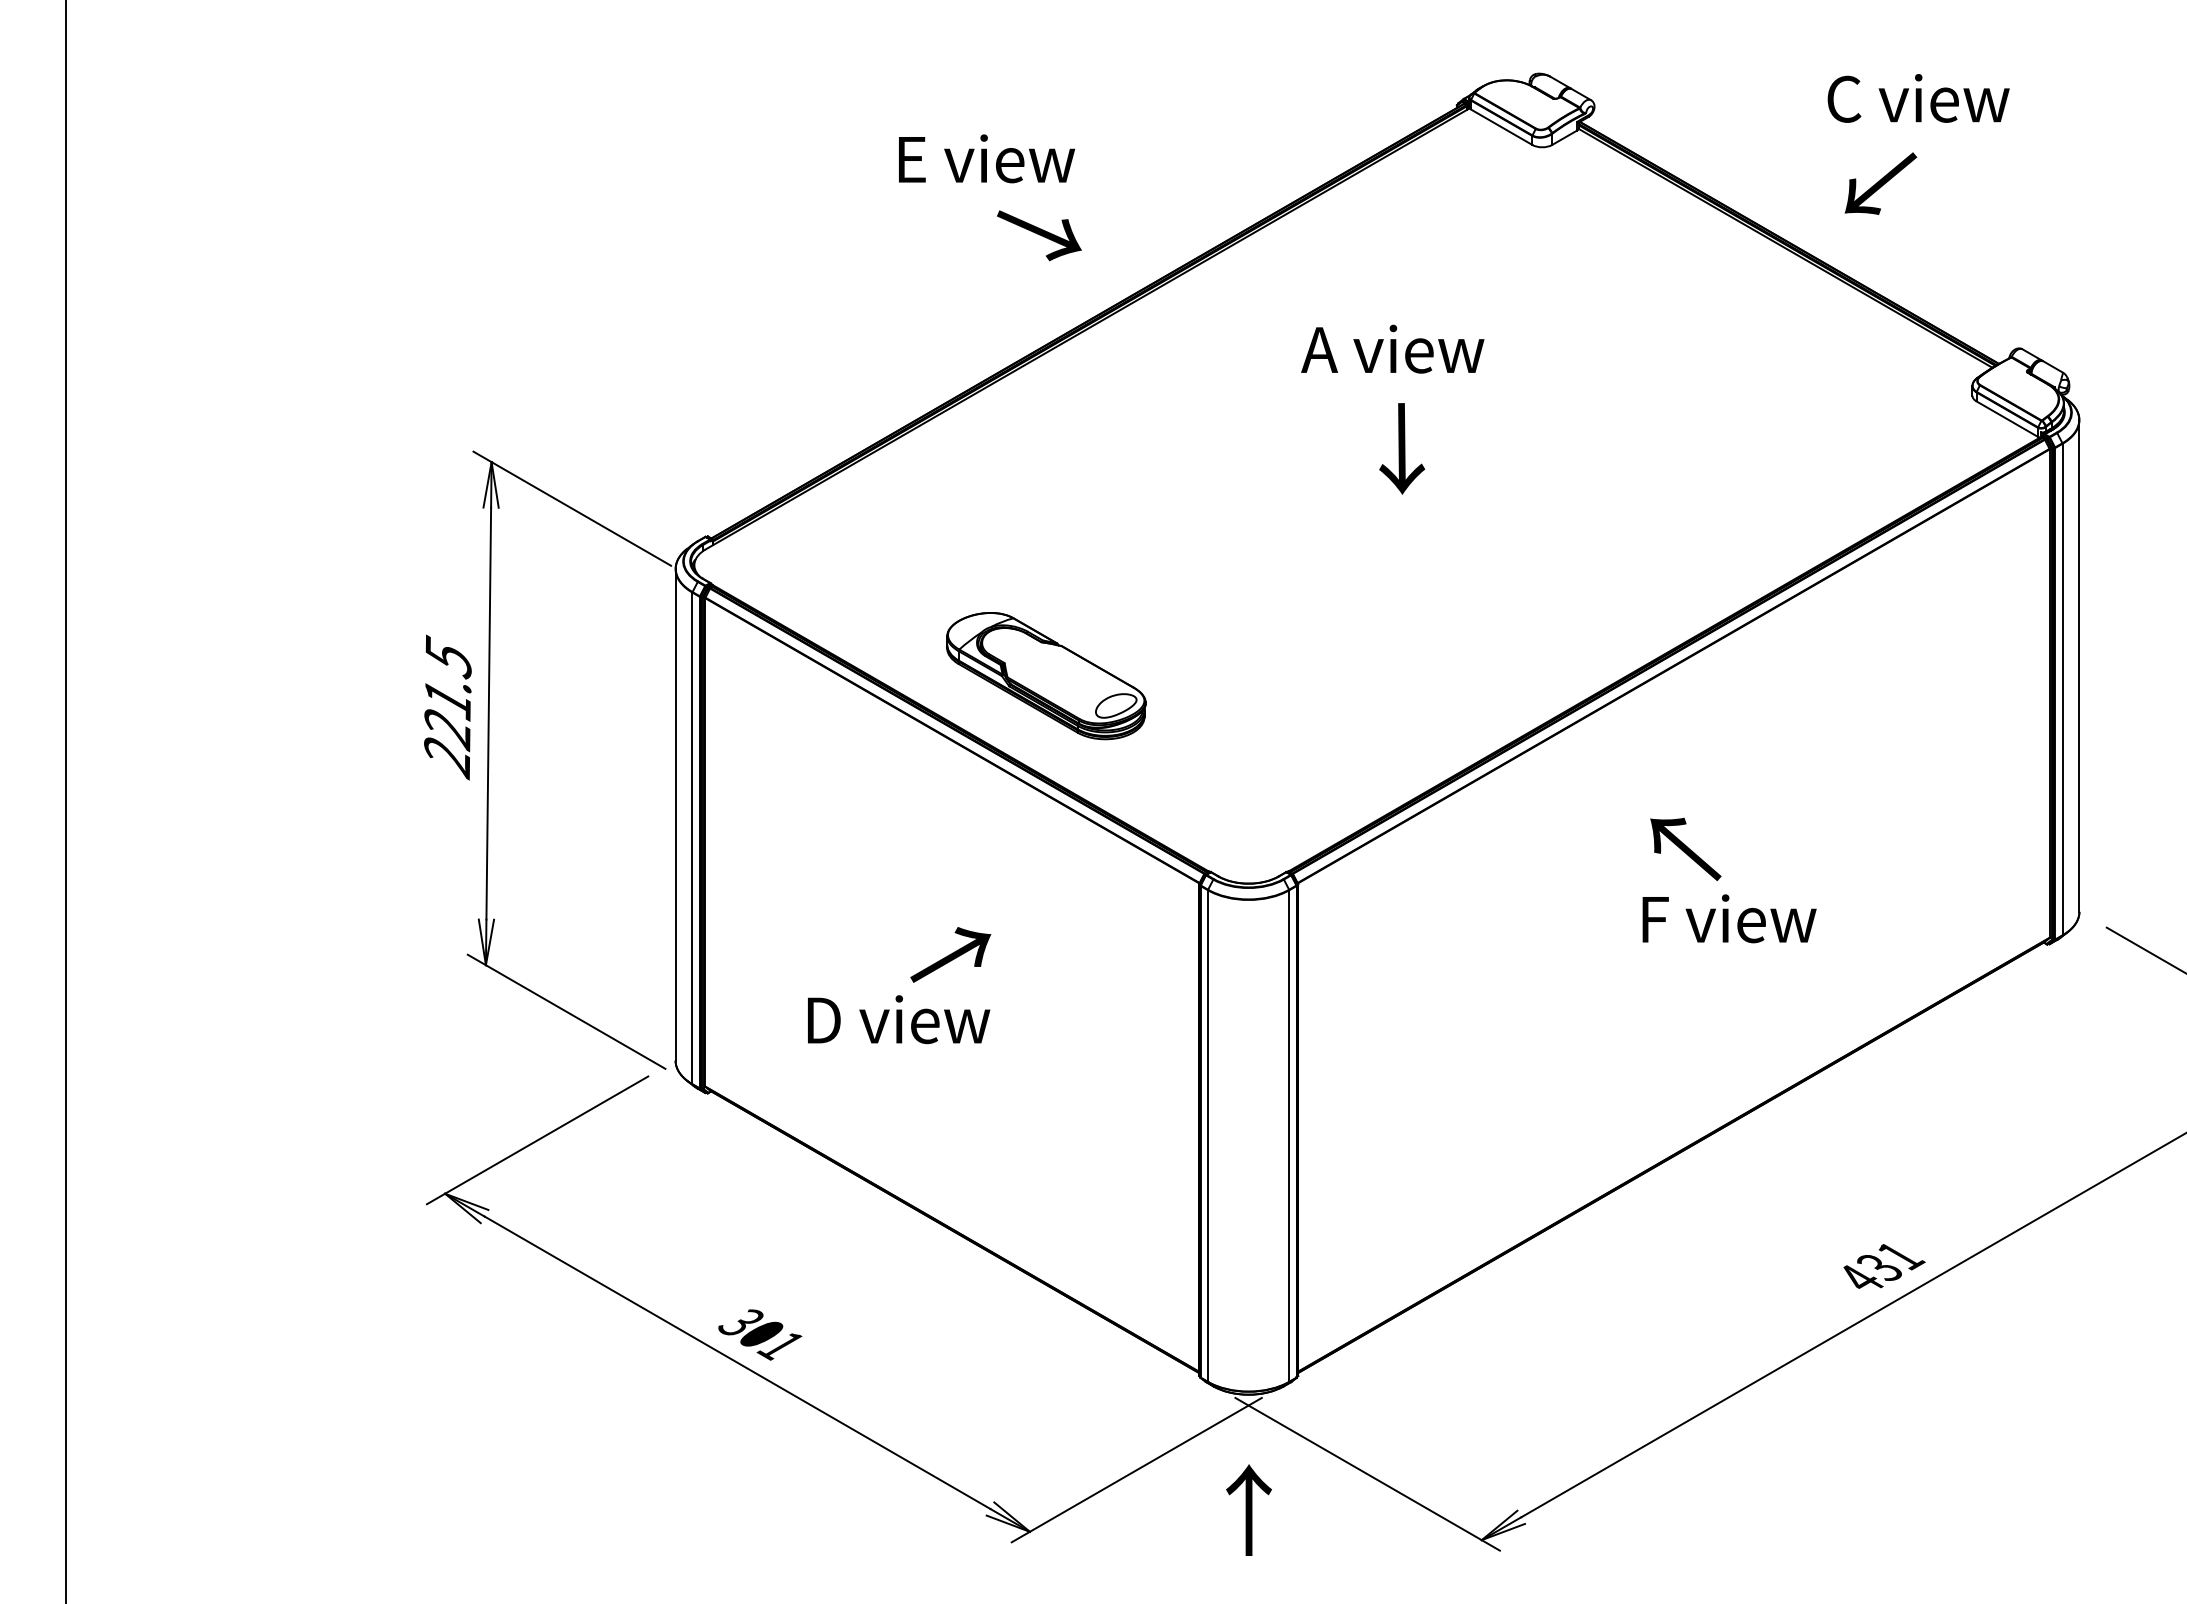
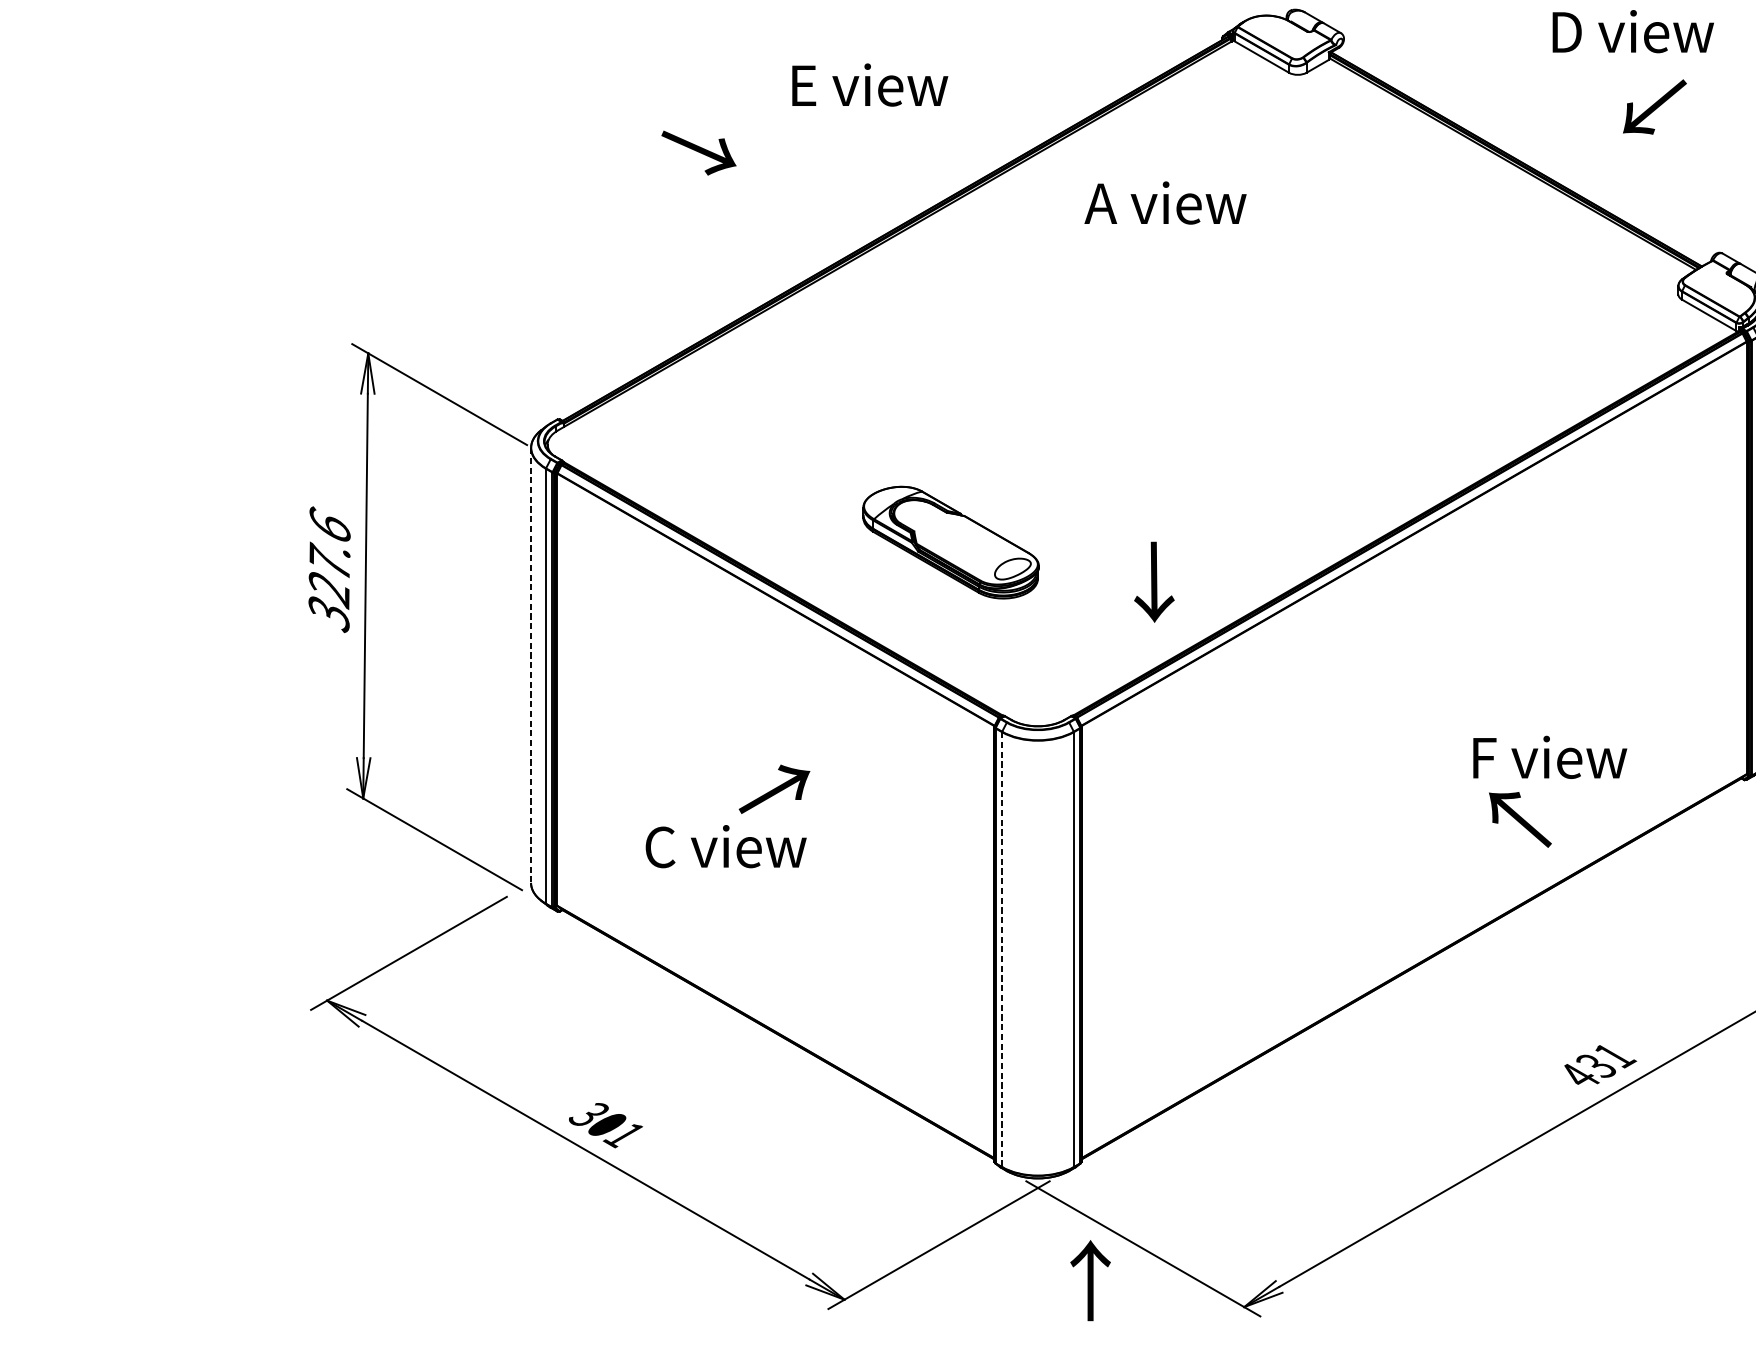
text: (1919, 98) -> (1631, 31), C view -> D view
text: (987, 158) -> (870, 84), moved
text: (1880, 183) -> (1654, 106), moved
text: (1039, 235) -> (699, 152), moved
text: (1392, 348) -> (1165, 202), moved
text: (1402, 448) -> (1154, 581), moved
part: (1046, 676) -> (951, 543), moved
text: (447, 707) -> (329, 570), 221.5 -> 327.6
line: (675, 814) -> (530, 665), solid -> dashed
text: (1685, 849) -> (1520, 819), moved
text: (1729, 918) -> (1550, 757), moved
text: (897, 1019) -> (727, 846), D view -> C view
line: (1207, 1136) -> (1001, 949), solid -> dashed
text: (1248, 1509) -> (1090, 1279), moved

